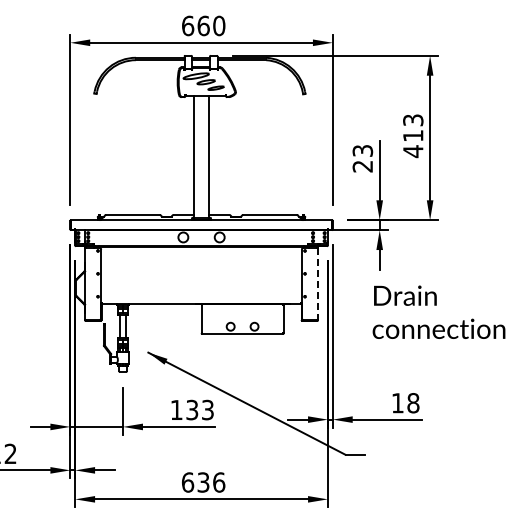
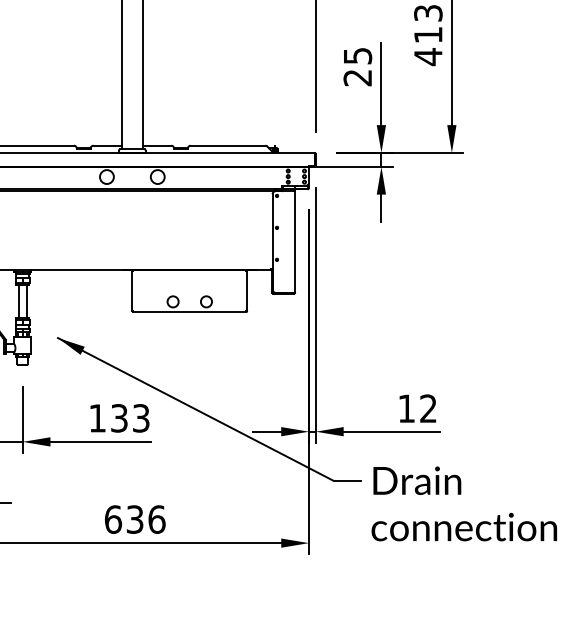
text: (362, 150) -> (357, 55), 23 -> 25
line: (318, 284) -> (295, 242), dashed -> solid
text: (438, 311) -> (463, 502), moved
text: (413, 403) -> (428, 409), 18 -> 12

